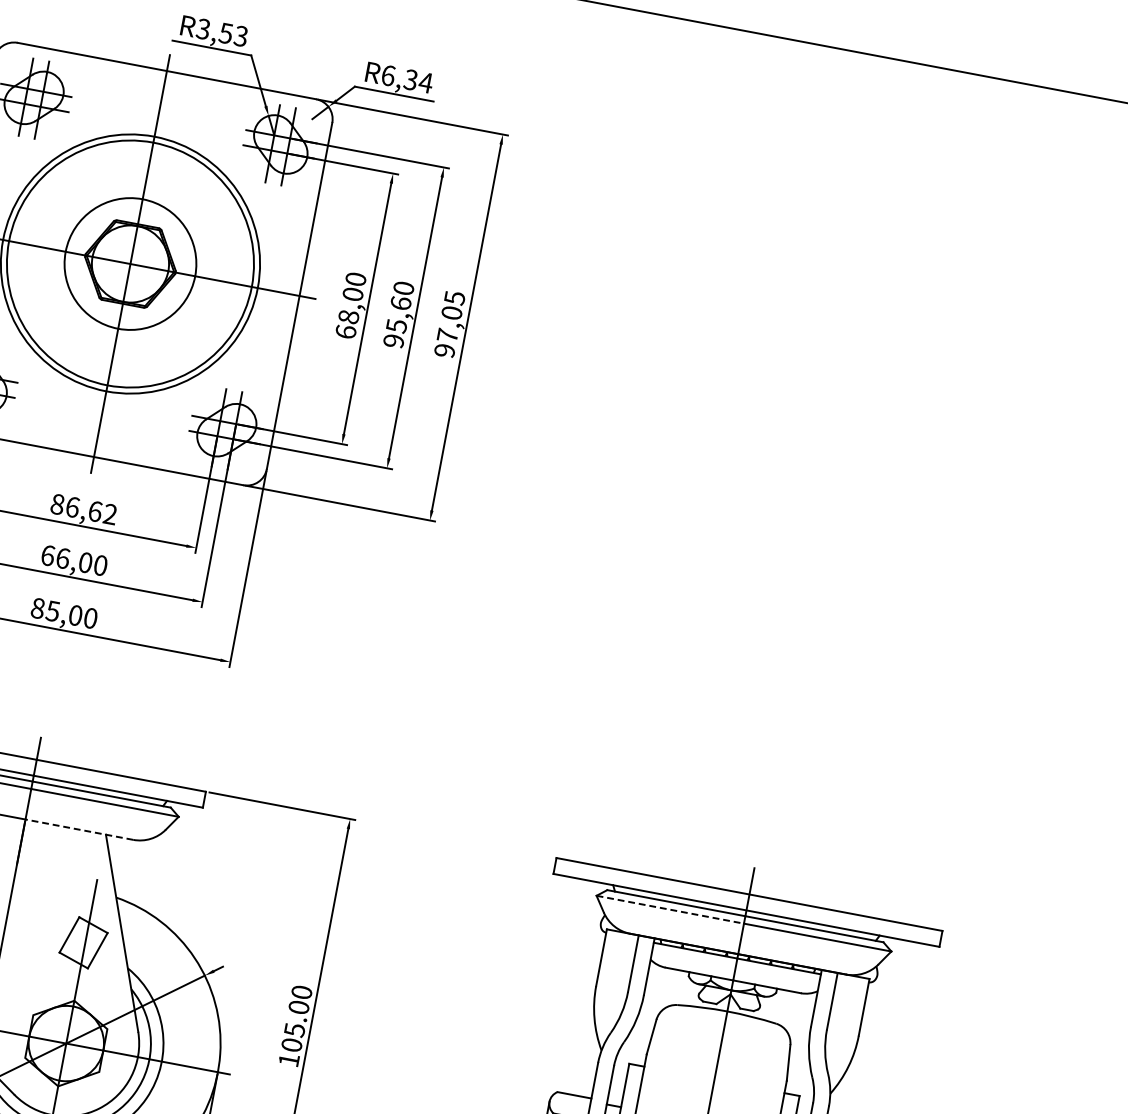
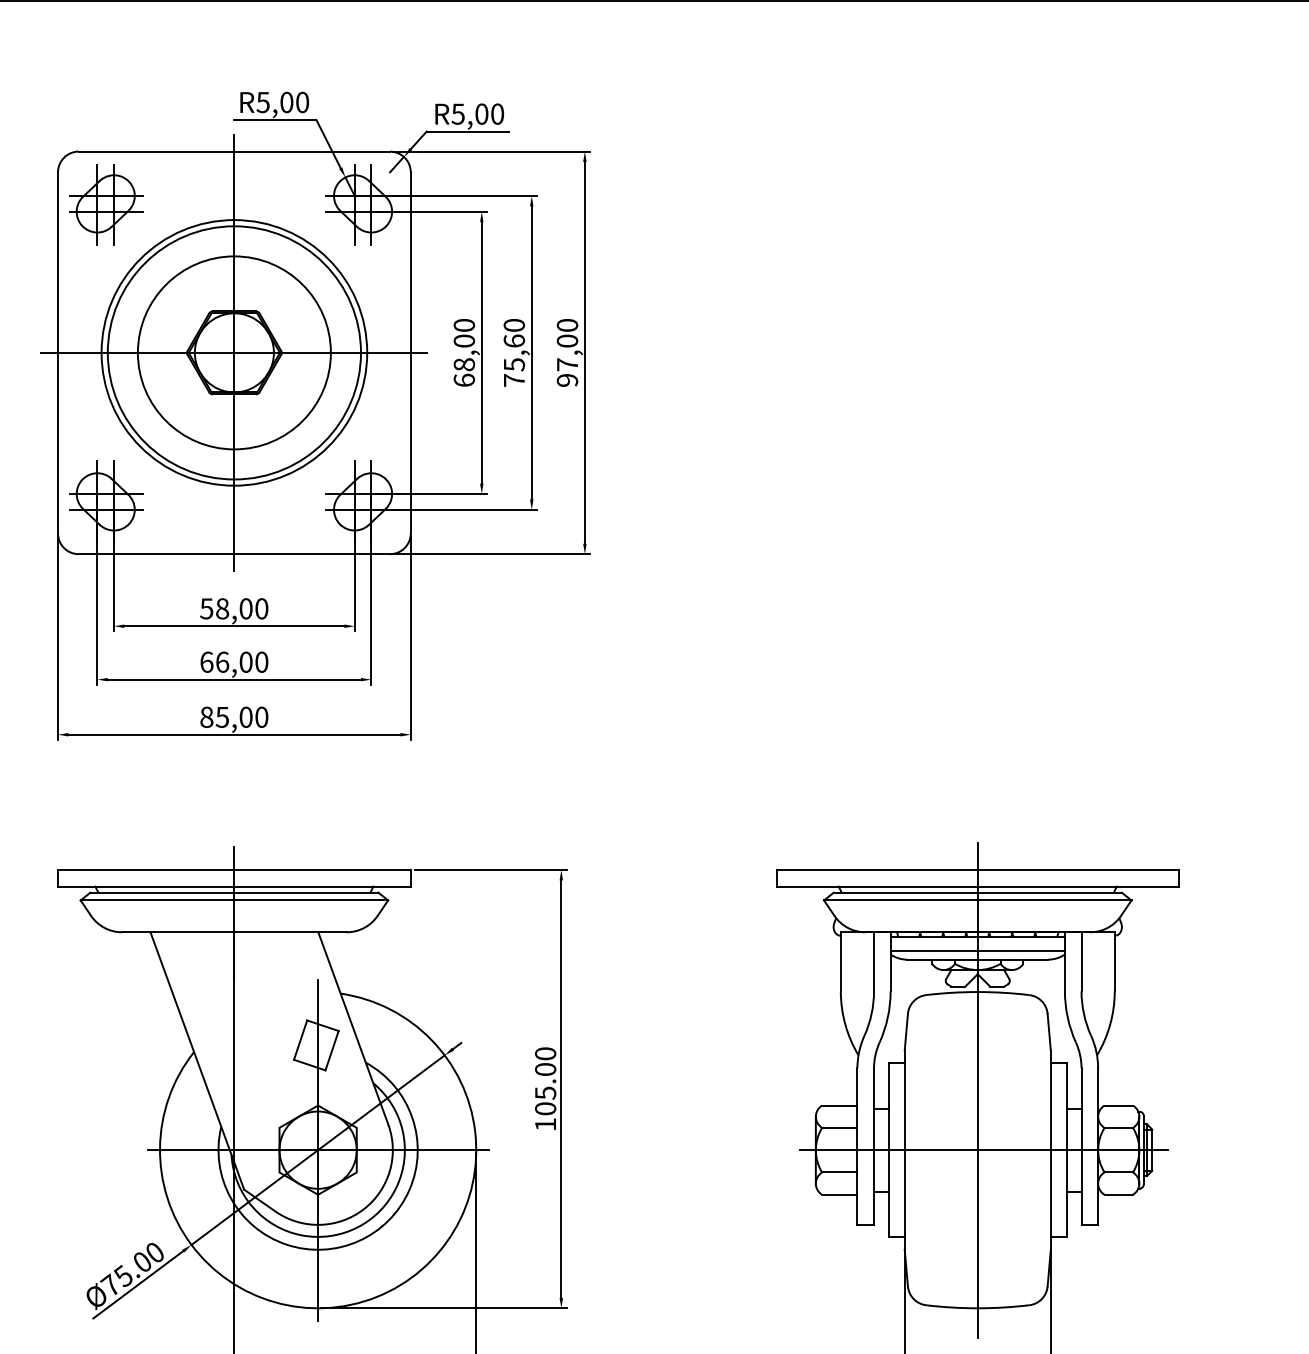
text: (222, 32) -> (283, 102), R3,53 -> R5,00
text: (406, 78) -> (477, 113), R6,34 -> R5,00
circle: (129, 263) -> (233, 352), size x1.43
text: (454, 298) -> (567, 325), 97,05 -> 97,00
text: (393, 340) -> (513, 379), 95,60 -> 75,60
text: (84, 509) -> (234, 608), 86,62 -> 58,00
line: (79, 829) -> (290, 932), dashed -> solid
line: (669, 909) -> (900, 900), dashed -> solid
line: (734, 971) -> (977, 950), added

